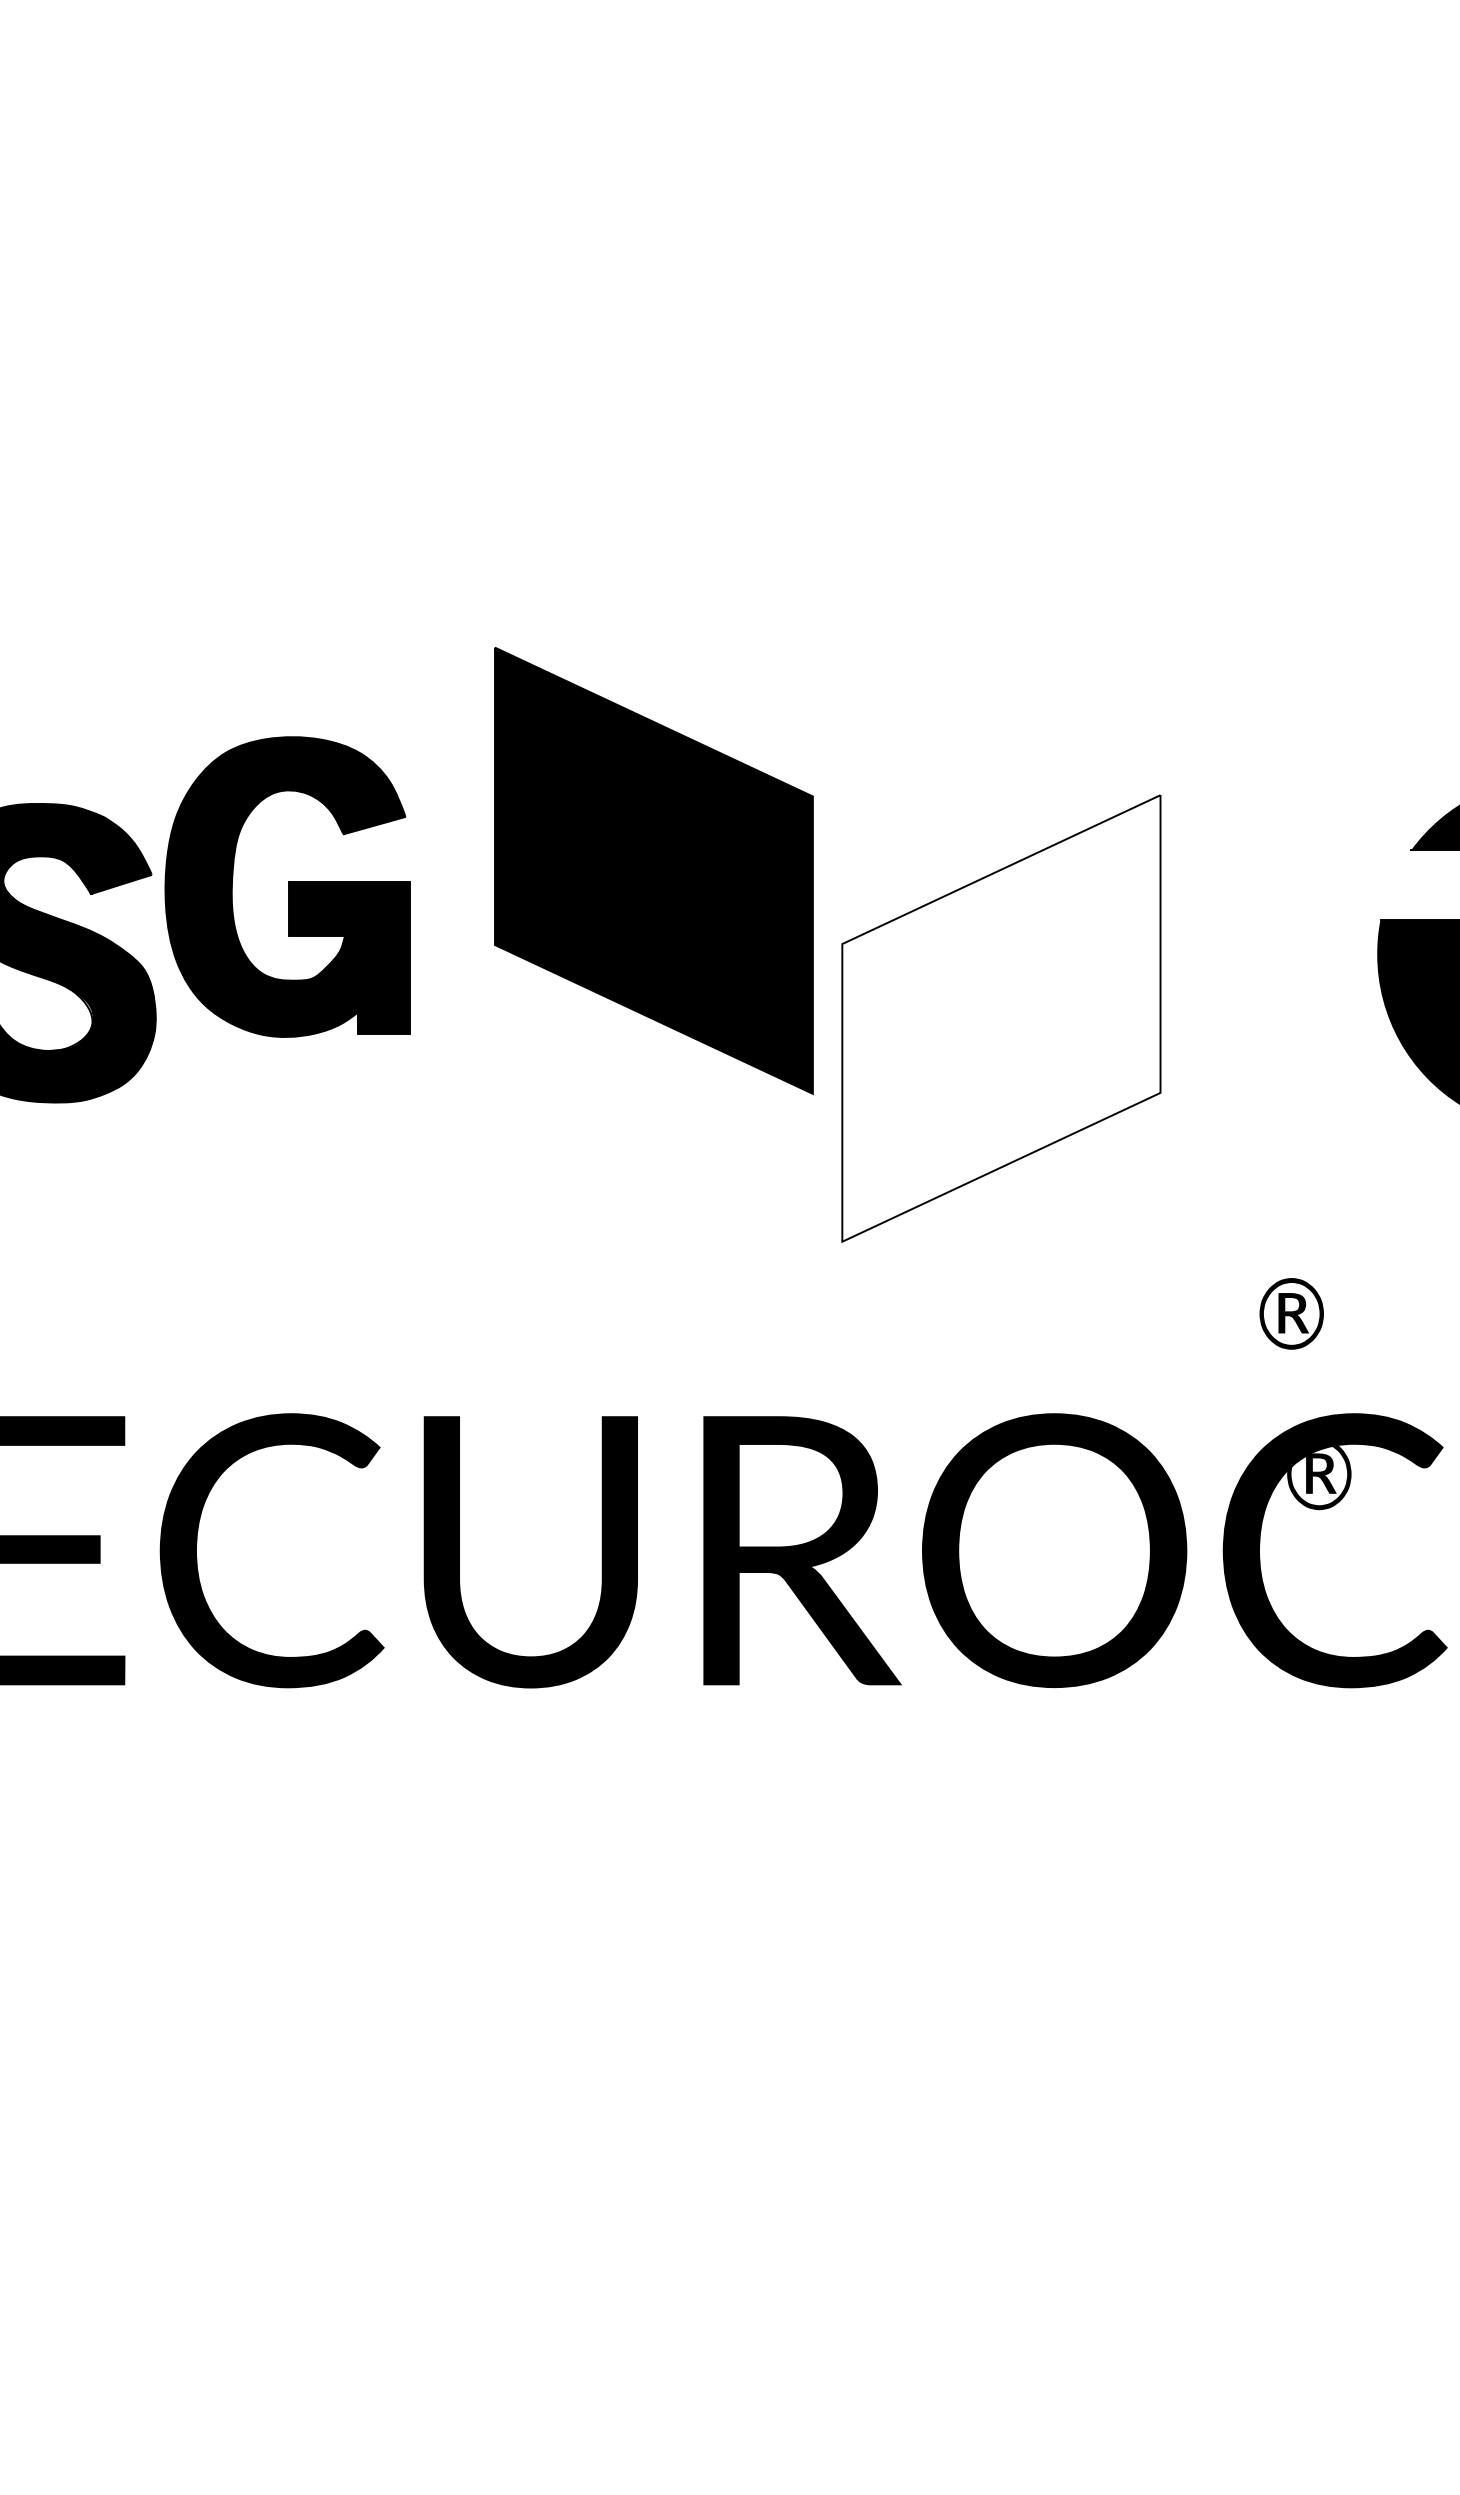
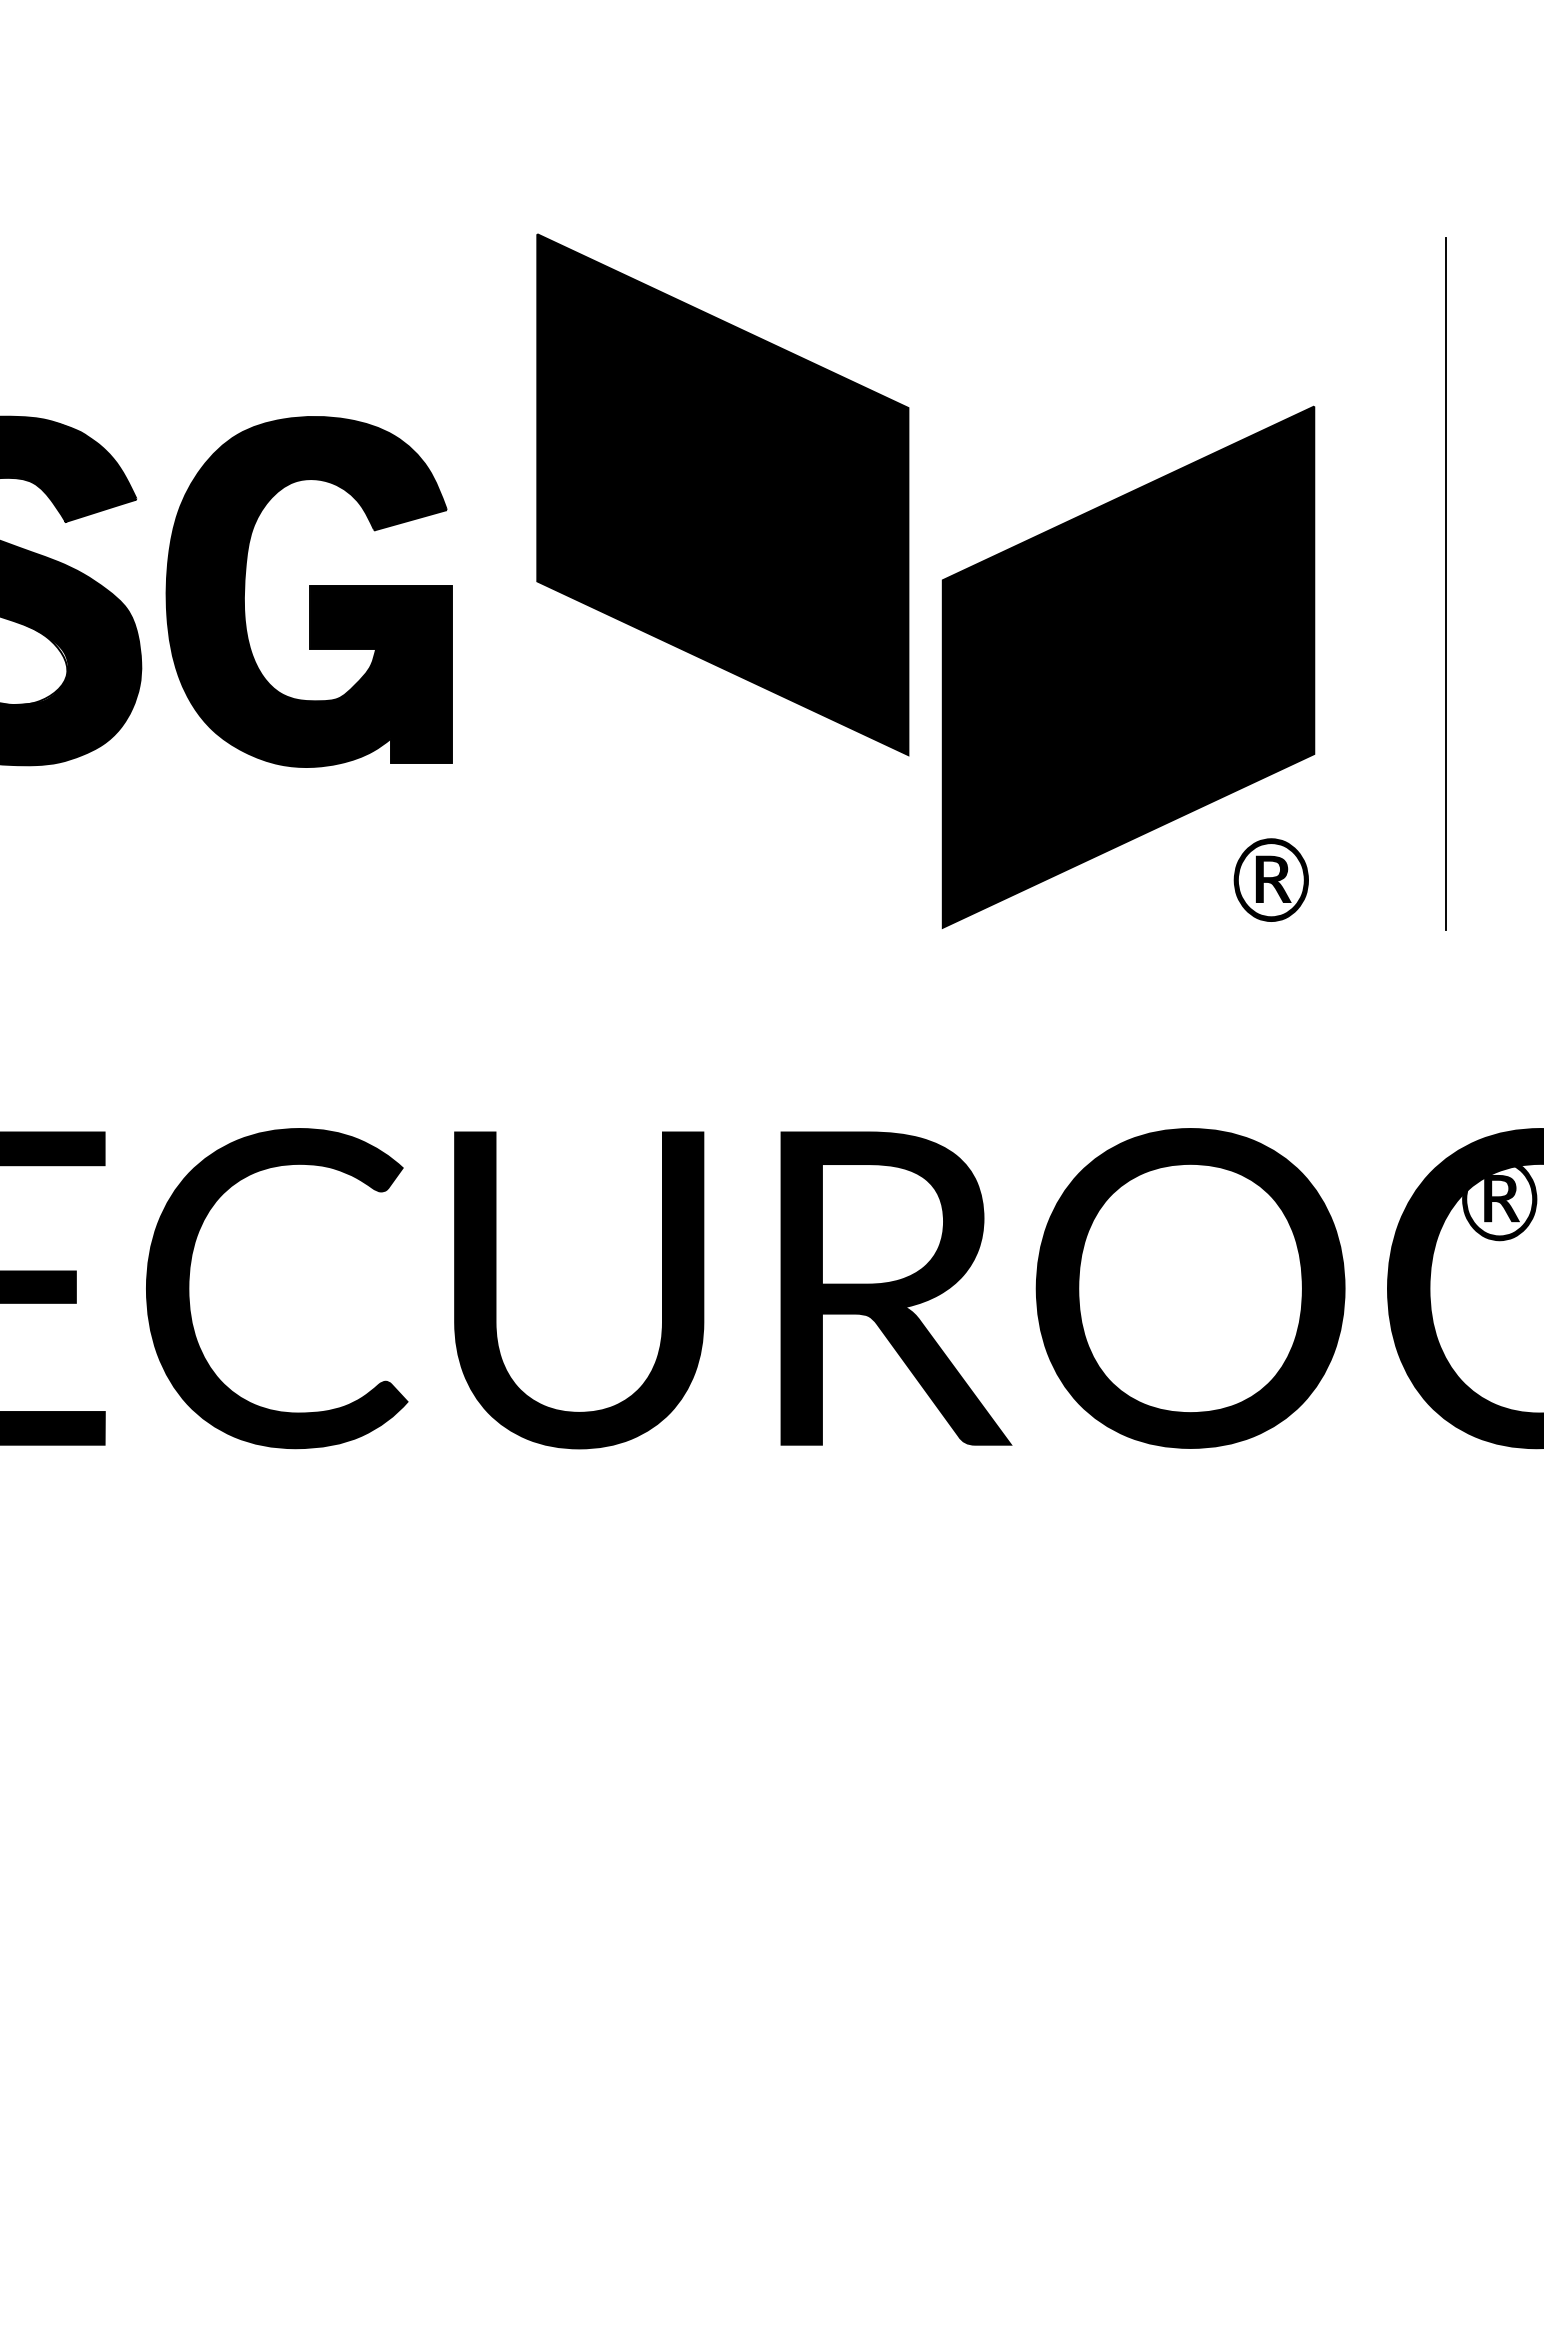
part: (287, 886) -> (309, 591), moved
line: (1273, 947) -> (1446, 584), added
fill: (1001, 1018) -> (1128, 667), added
text: (1291, 1313) -> (1271, 879), moved

